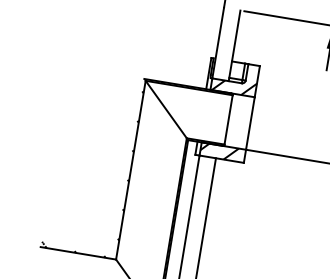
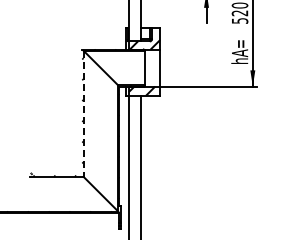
line: (130, 171) -> (83, 114), solid -> dashed

